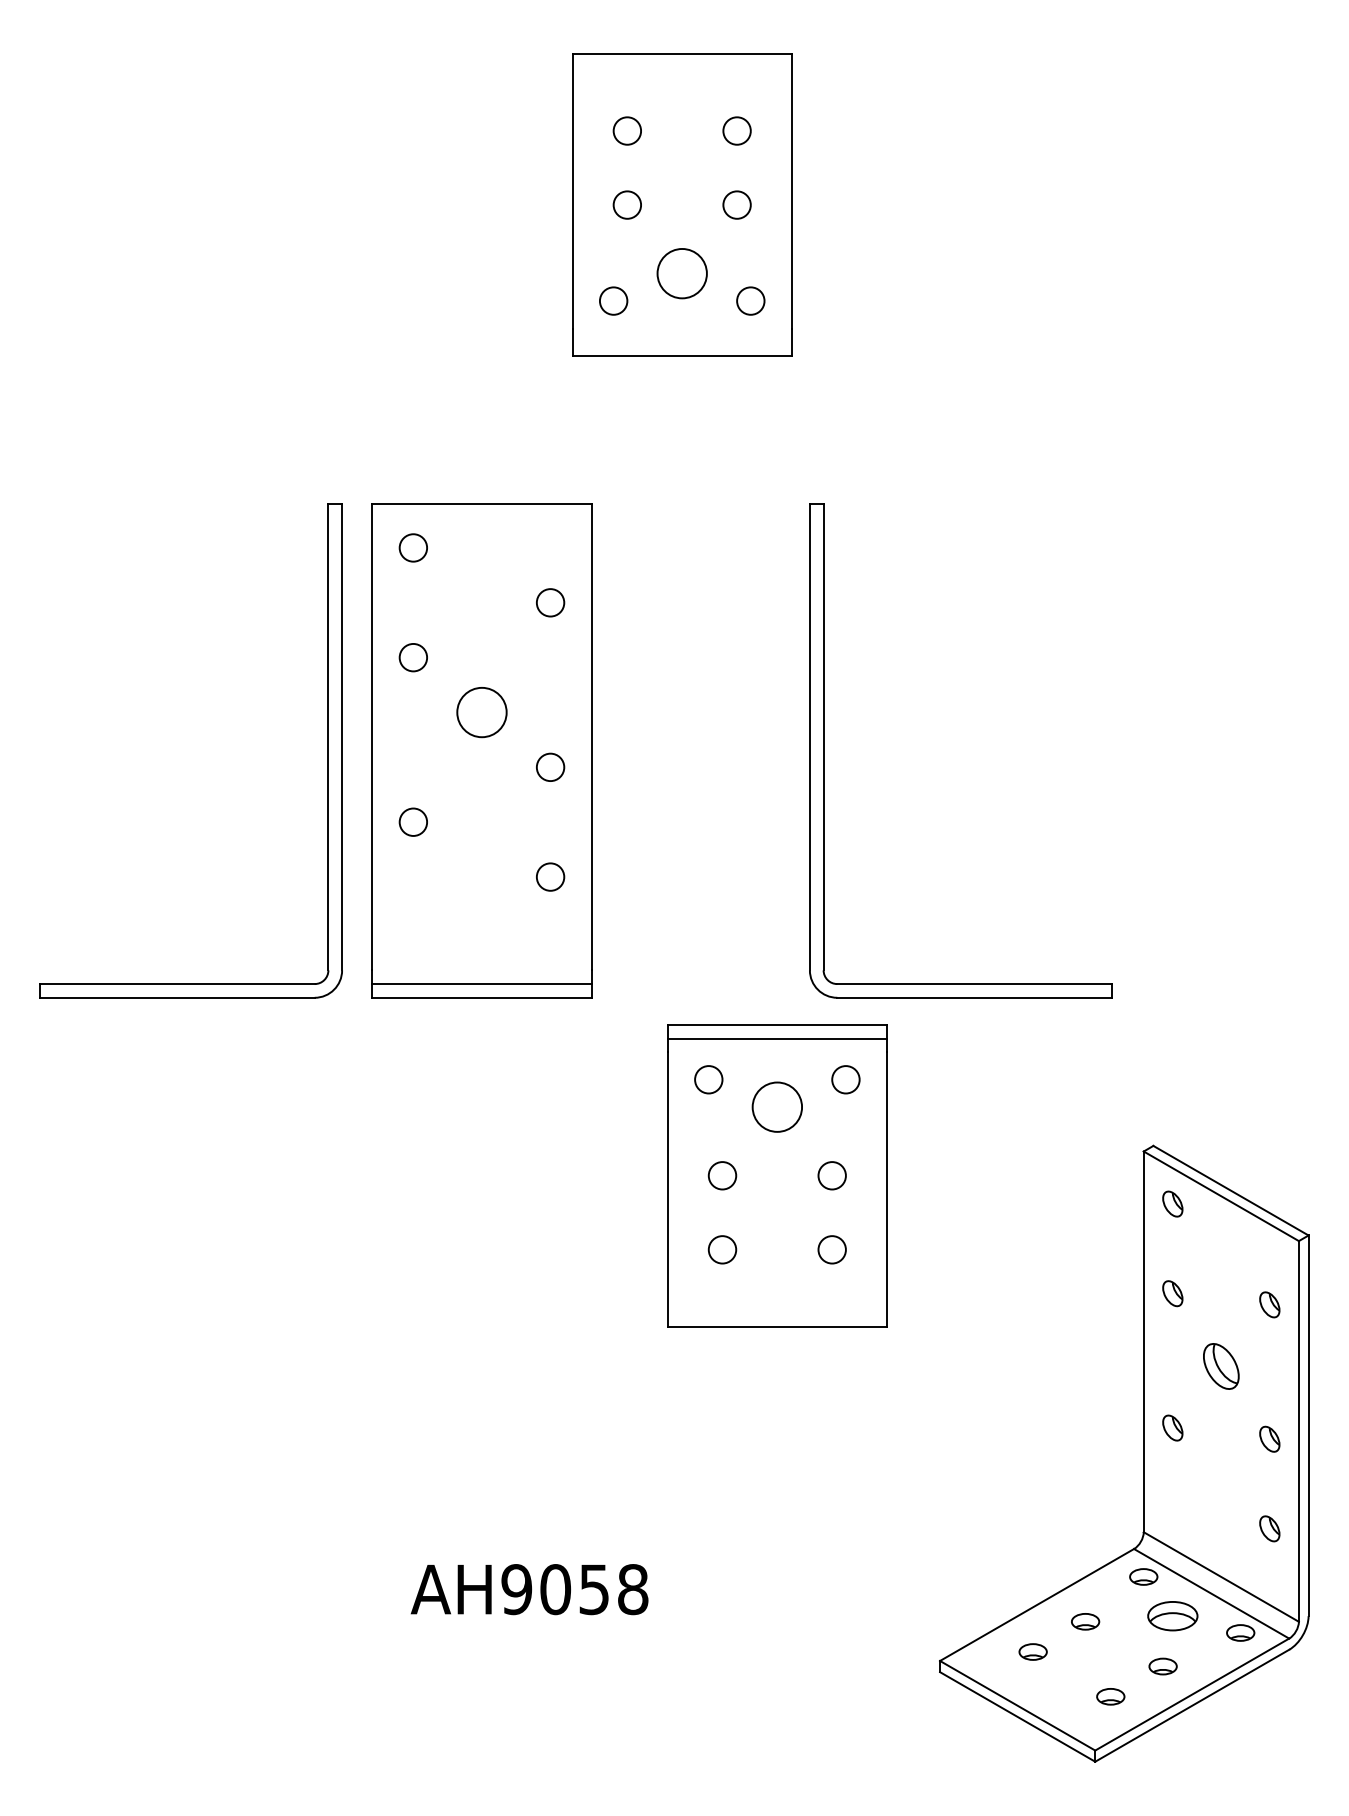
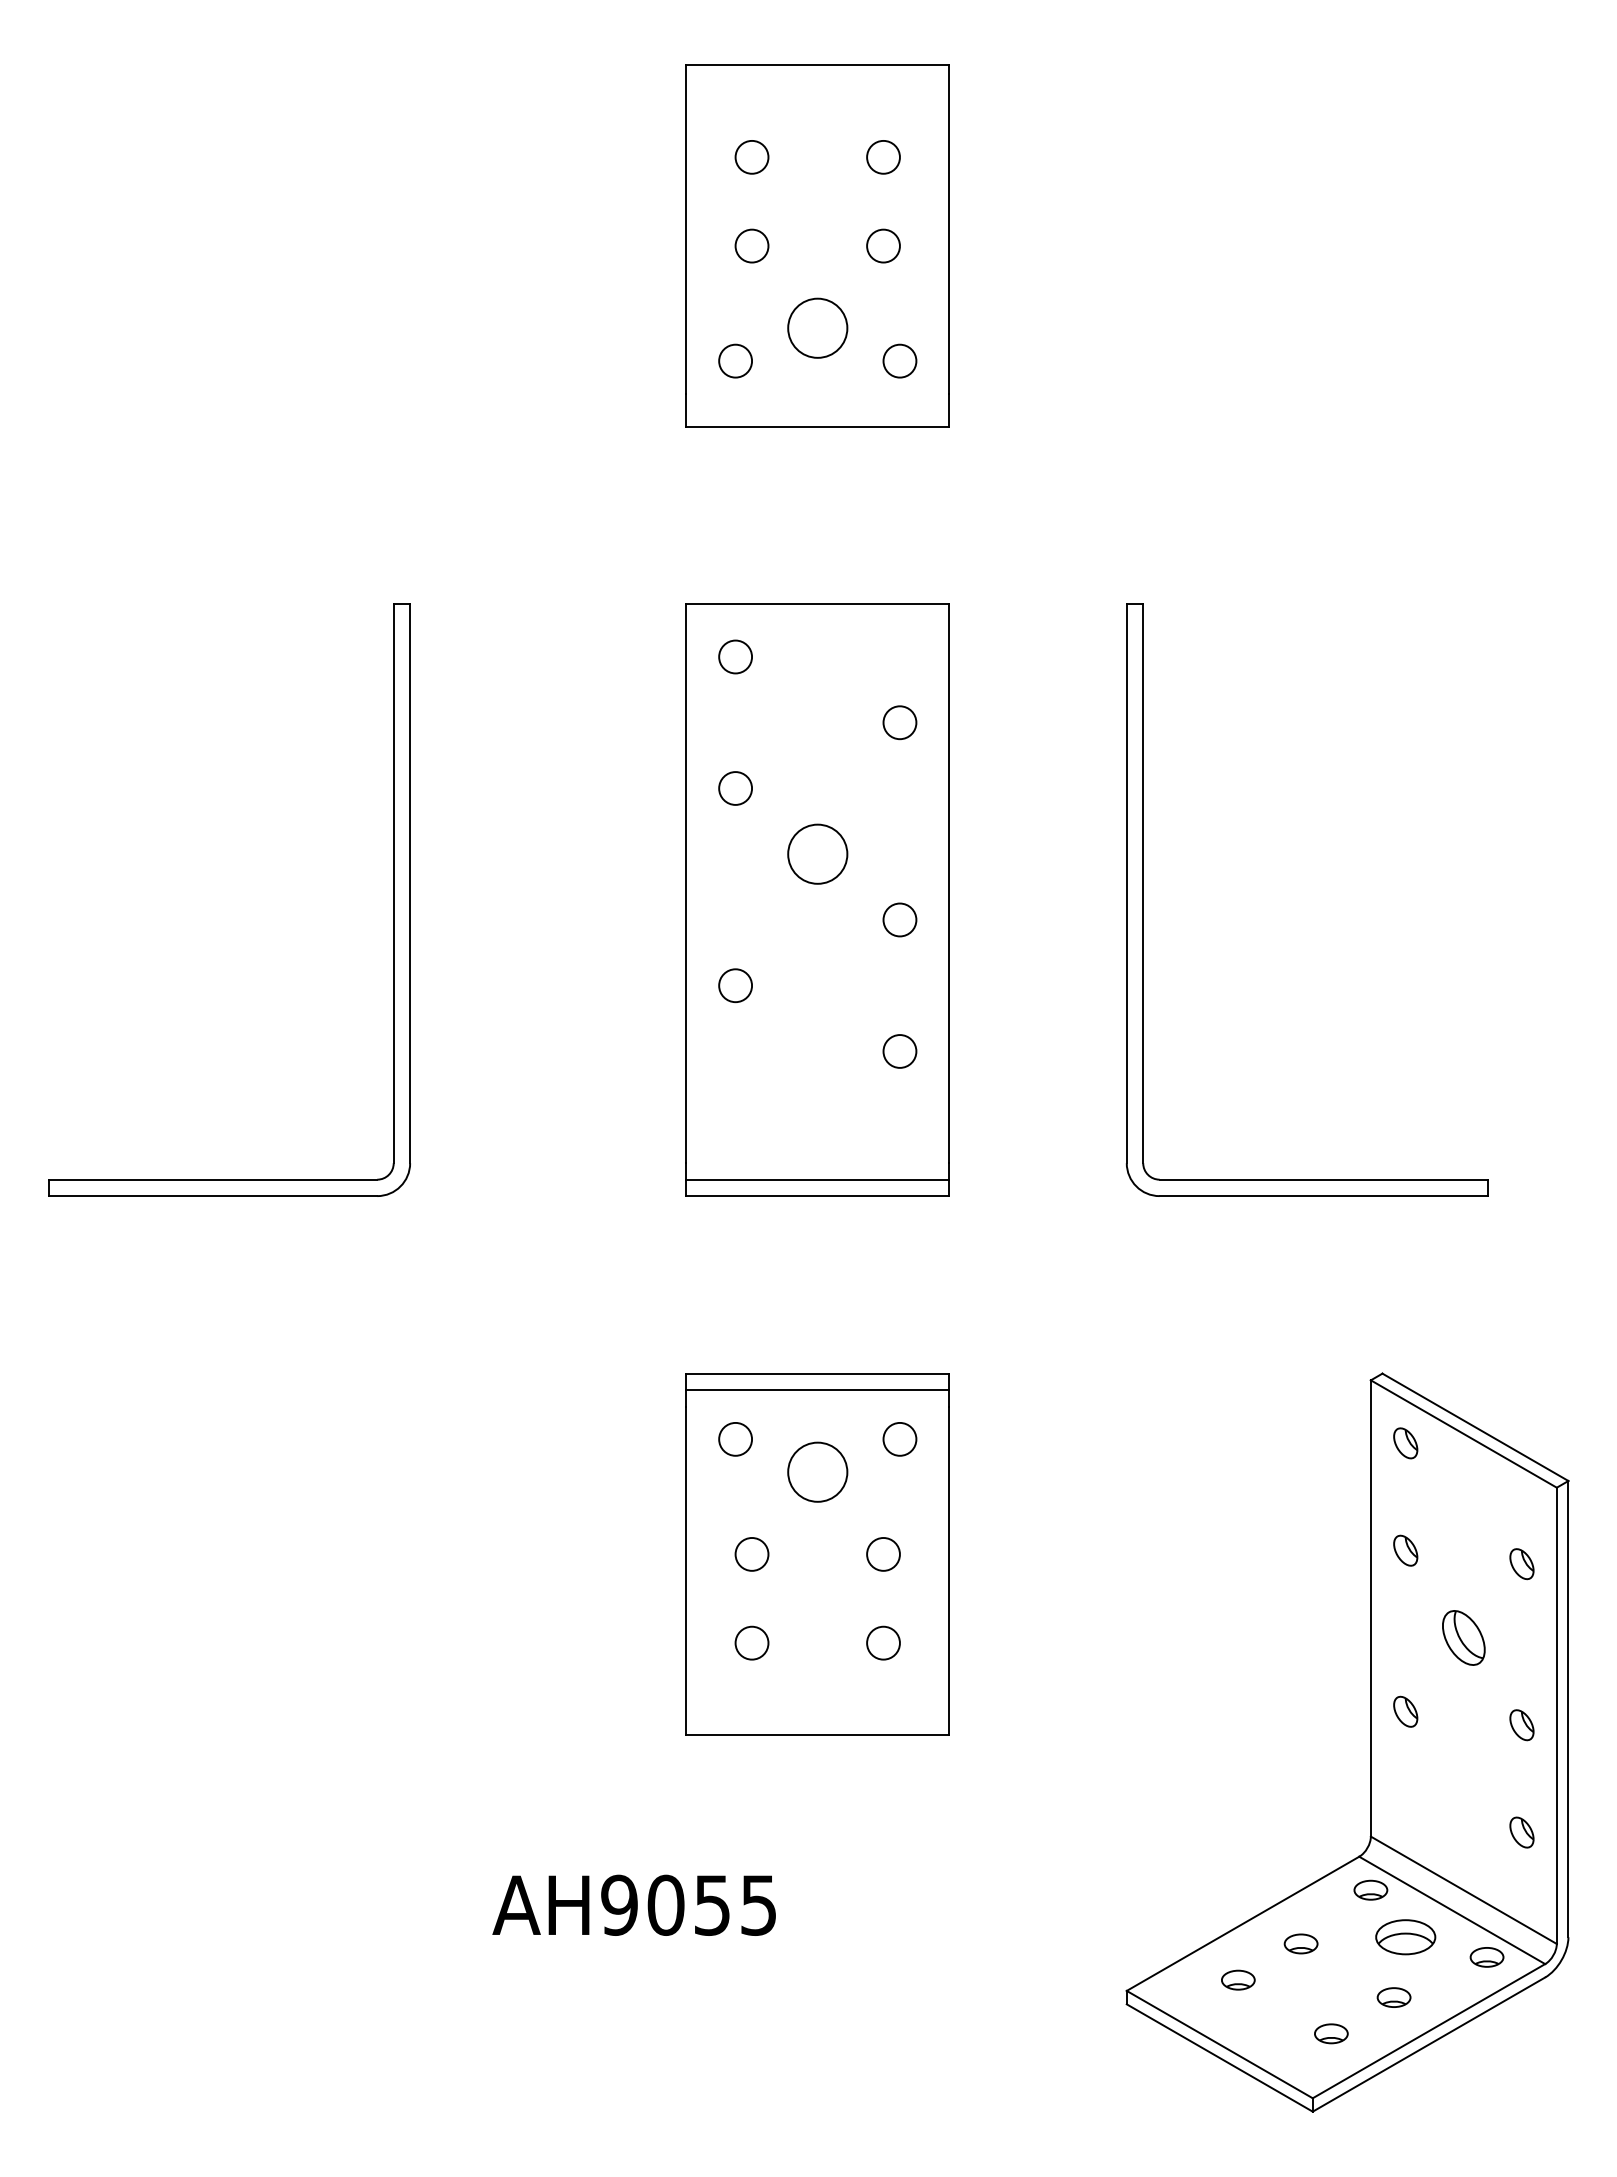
part: (481, 750) -> (817, 899), moved
part: (823, 750) -> (1143, 899), moved
part: (777, 1175) -> (817, 1554), moved
text: (632, 1588) -> (758, 1904), AH9058 -> AH9055

